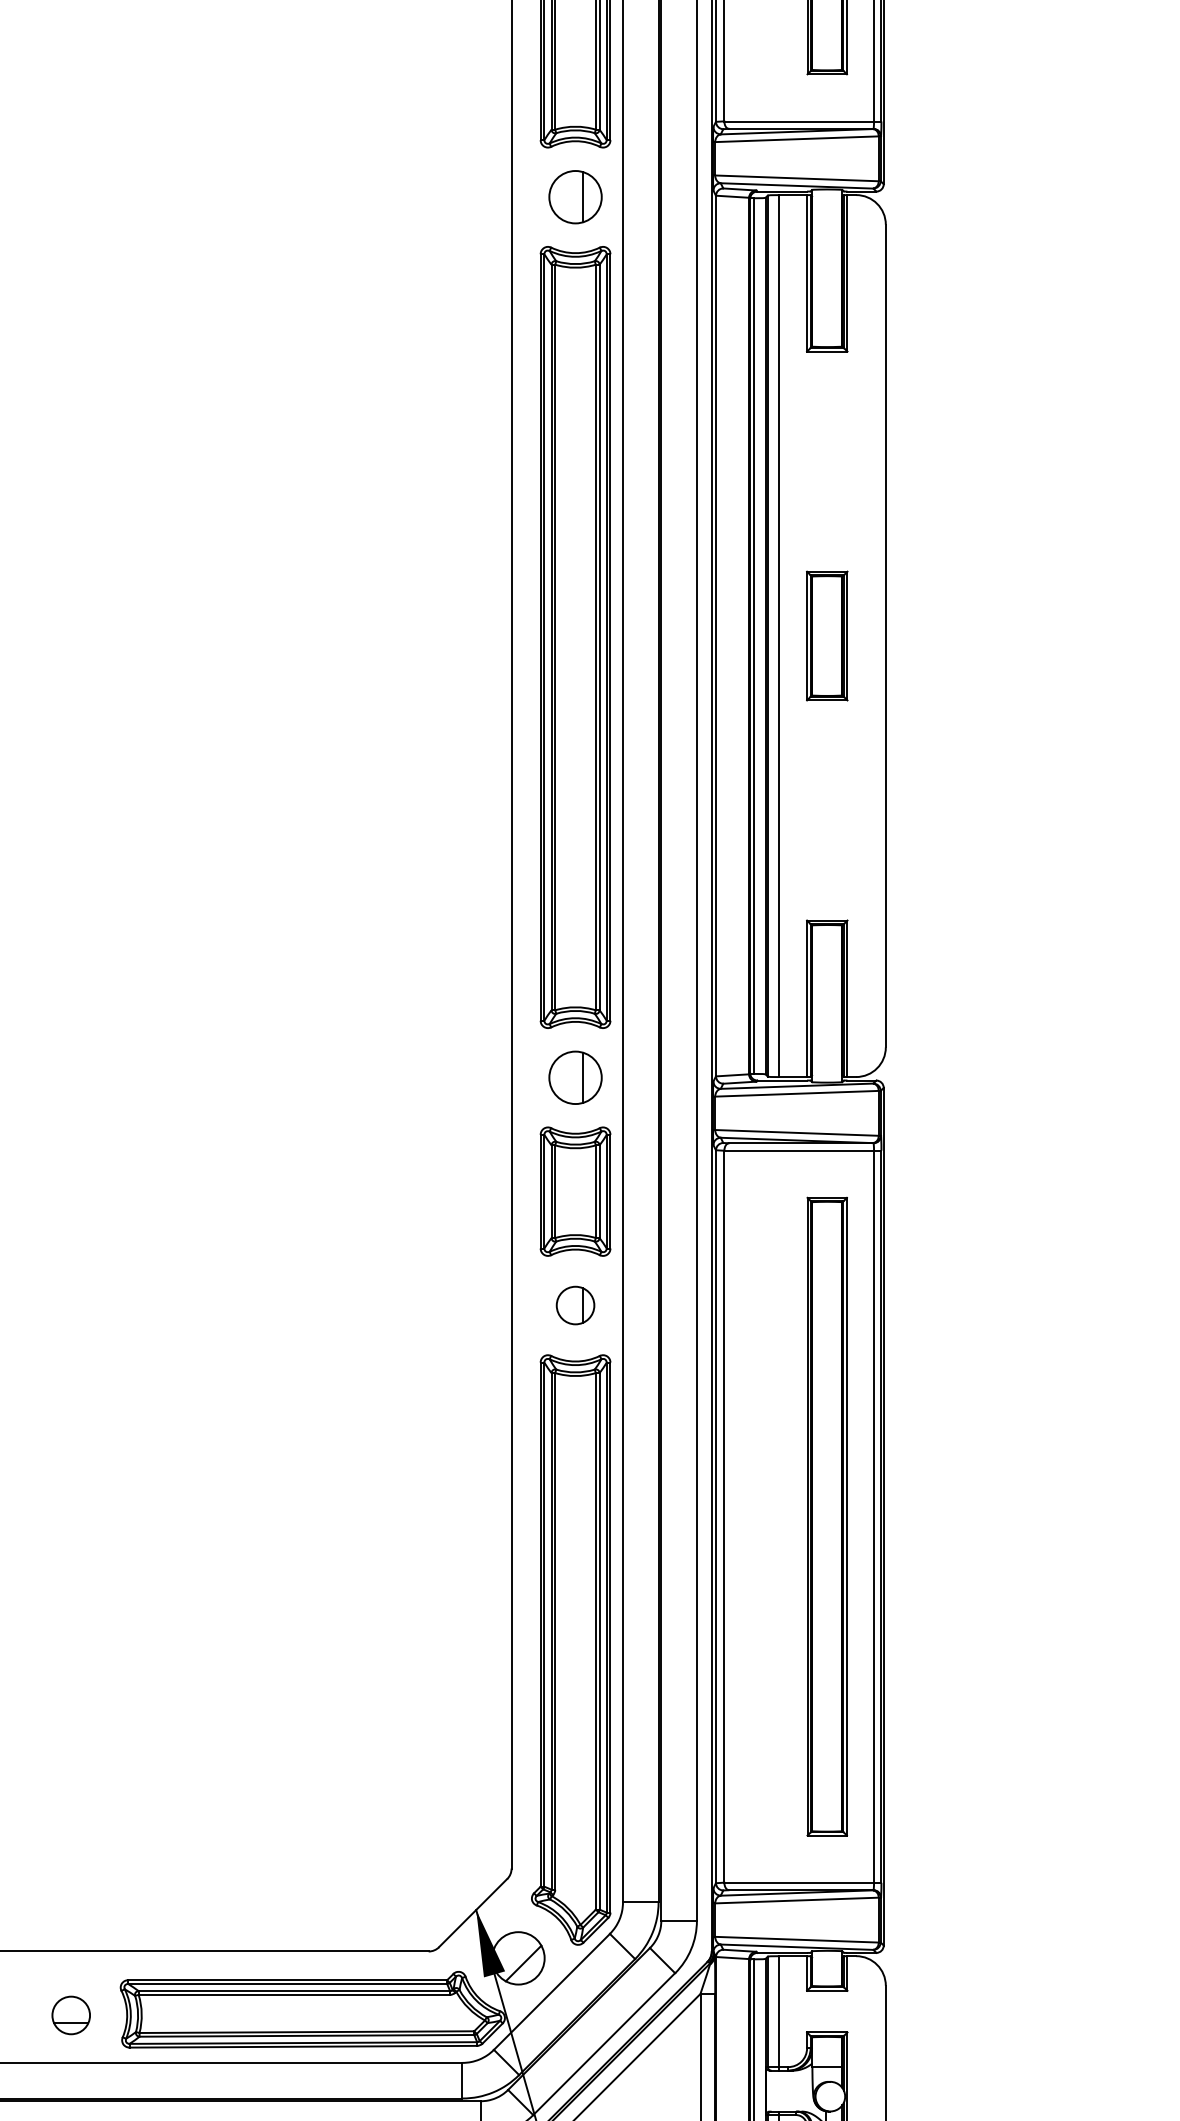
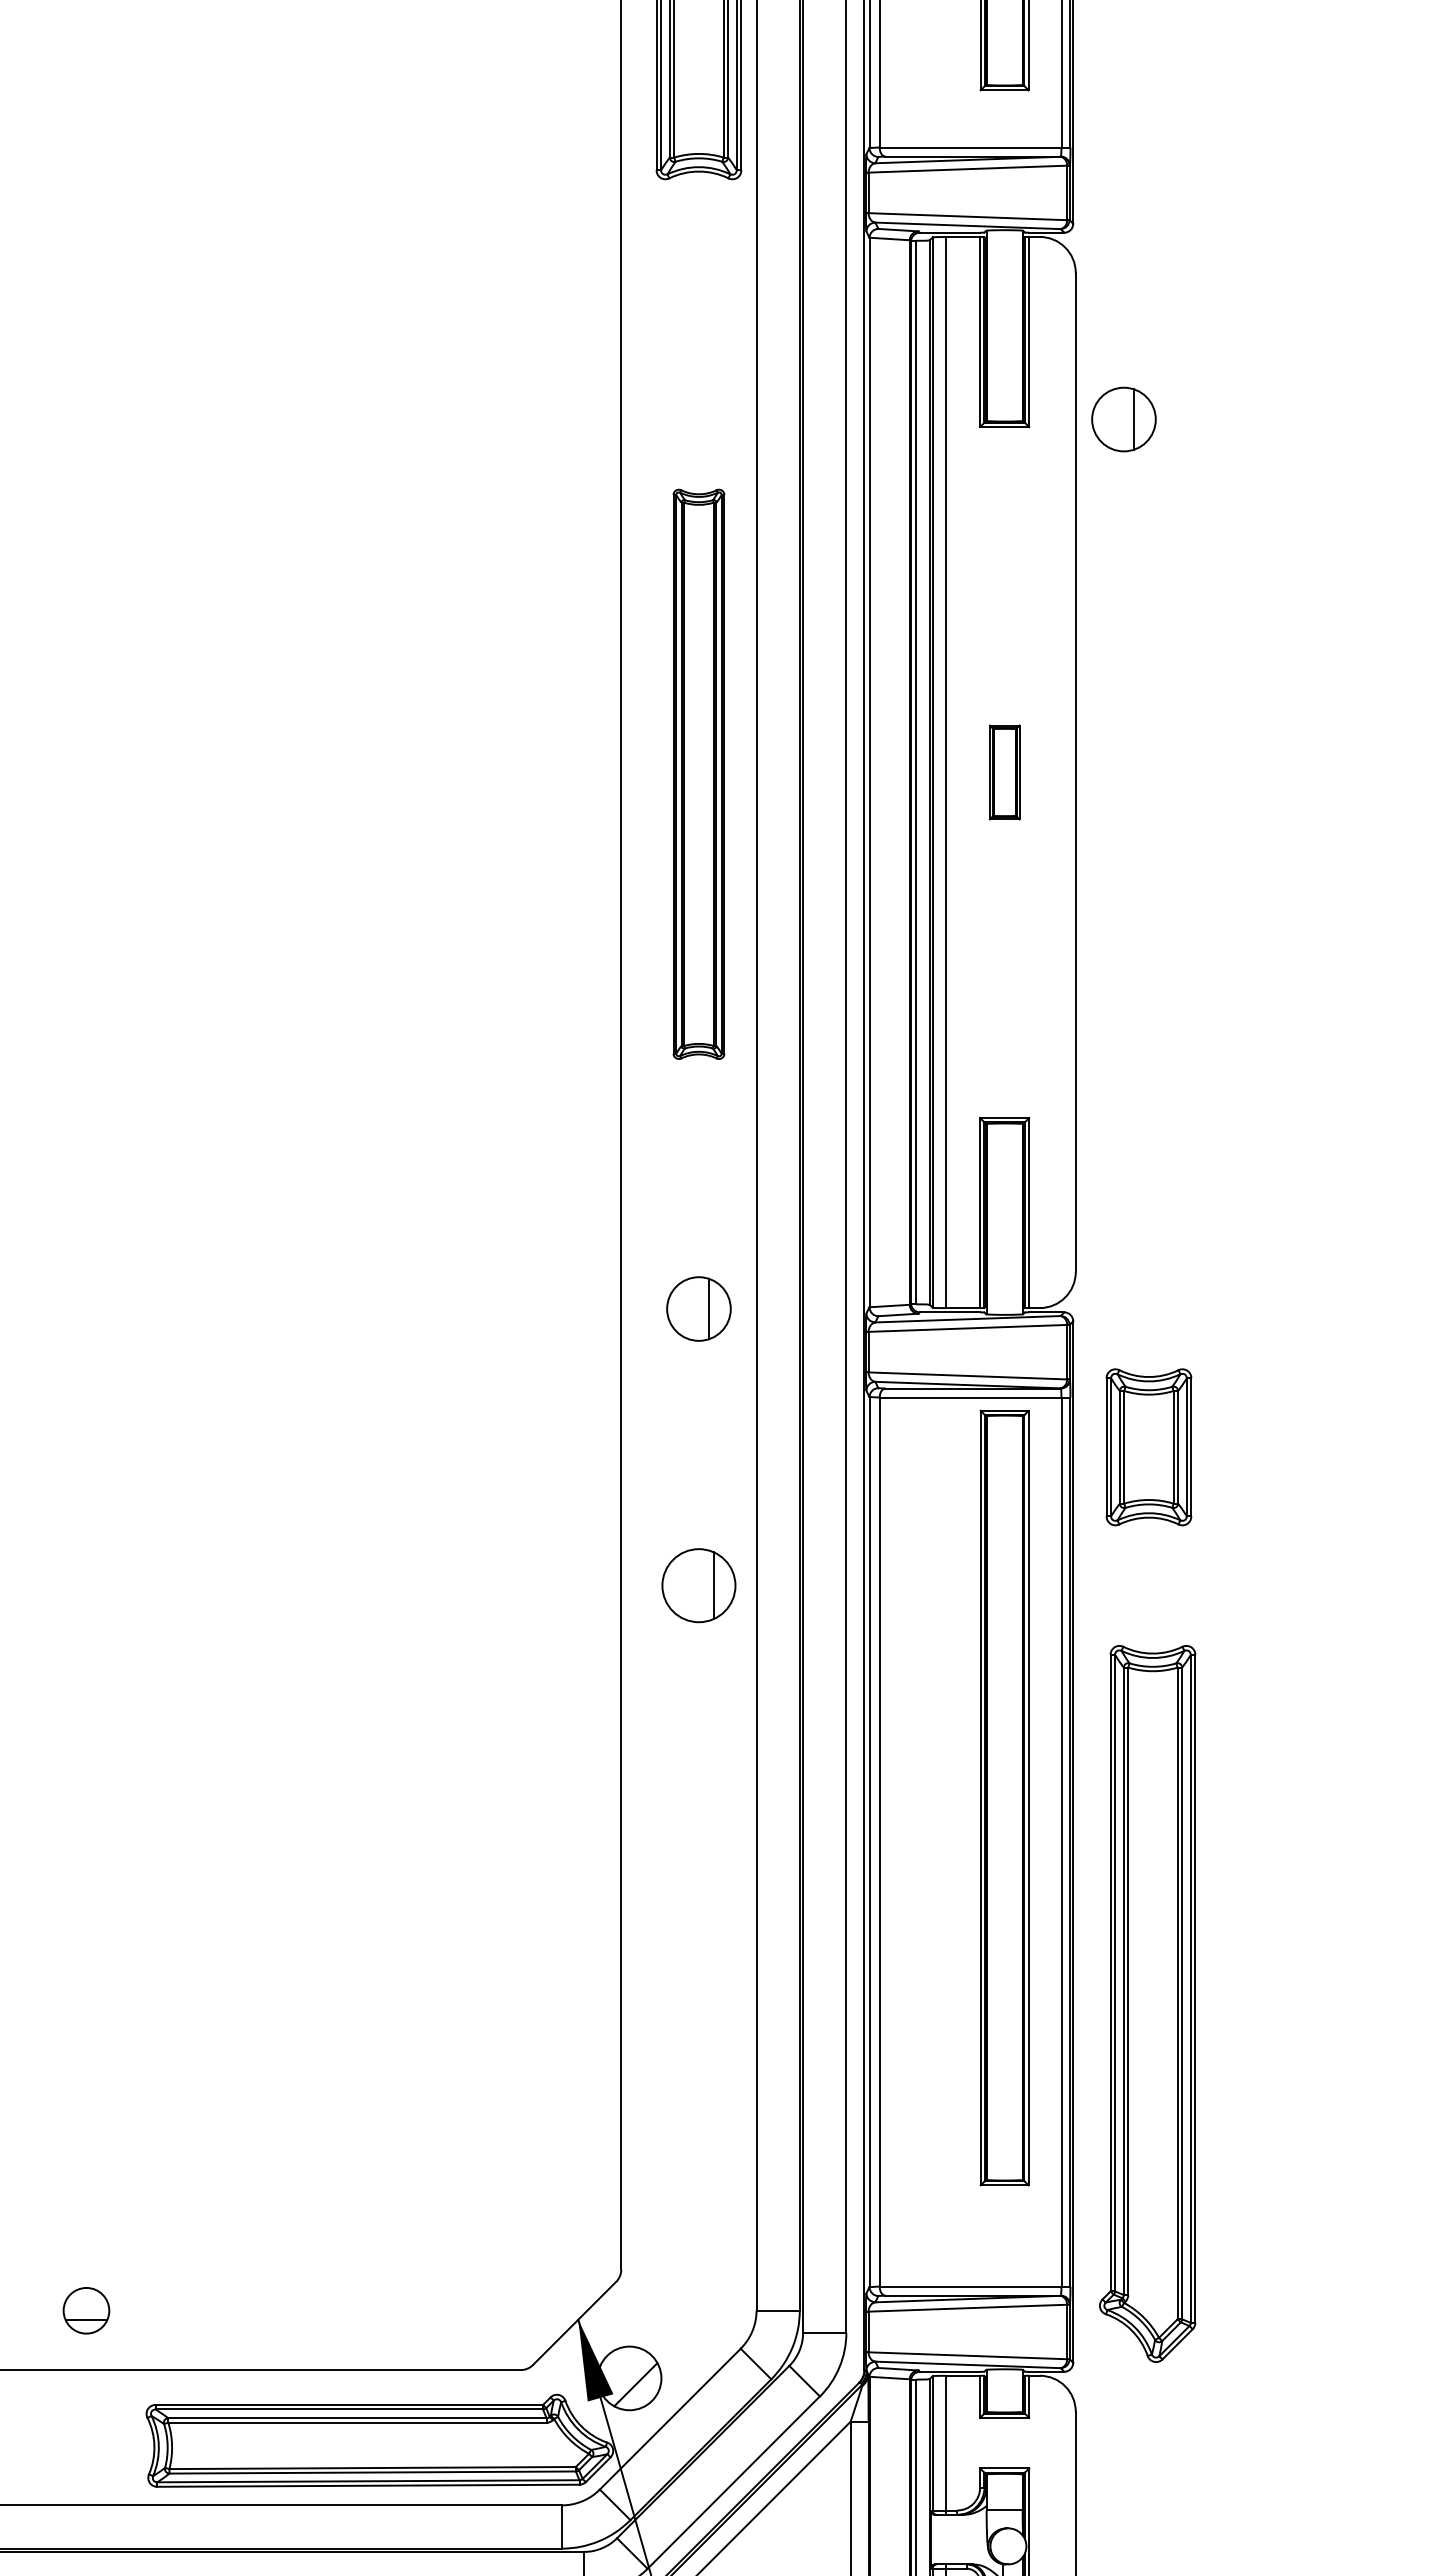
part: (575, 197) -> (1123, 419), moved
part: (827, 636) -> (1004, 772), size x0.6
part: (575, 637) -> (698, 774), size x0.6
part: (575, 1191) -> (1148, 1447), moved
part: (575, 1305) -> (698, 1585), size x1.6
part: (827, 1516) -> (1004, 1797), moved
part: (571, 1649) -> (1147, 2003), moved
part: (71, 2015) -> (86, 2310), moved

